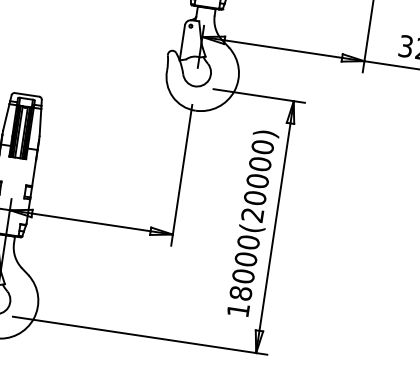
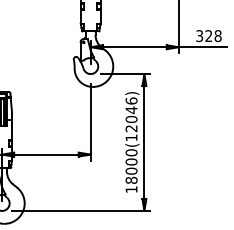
text: (257, 181) -> (131, 119), 18000(20000) -> 18000(12046)

